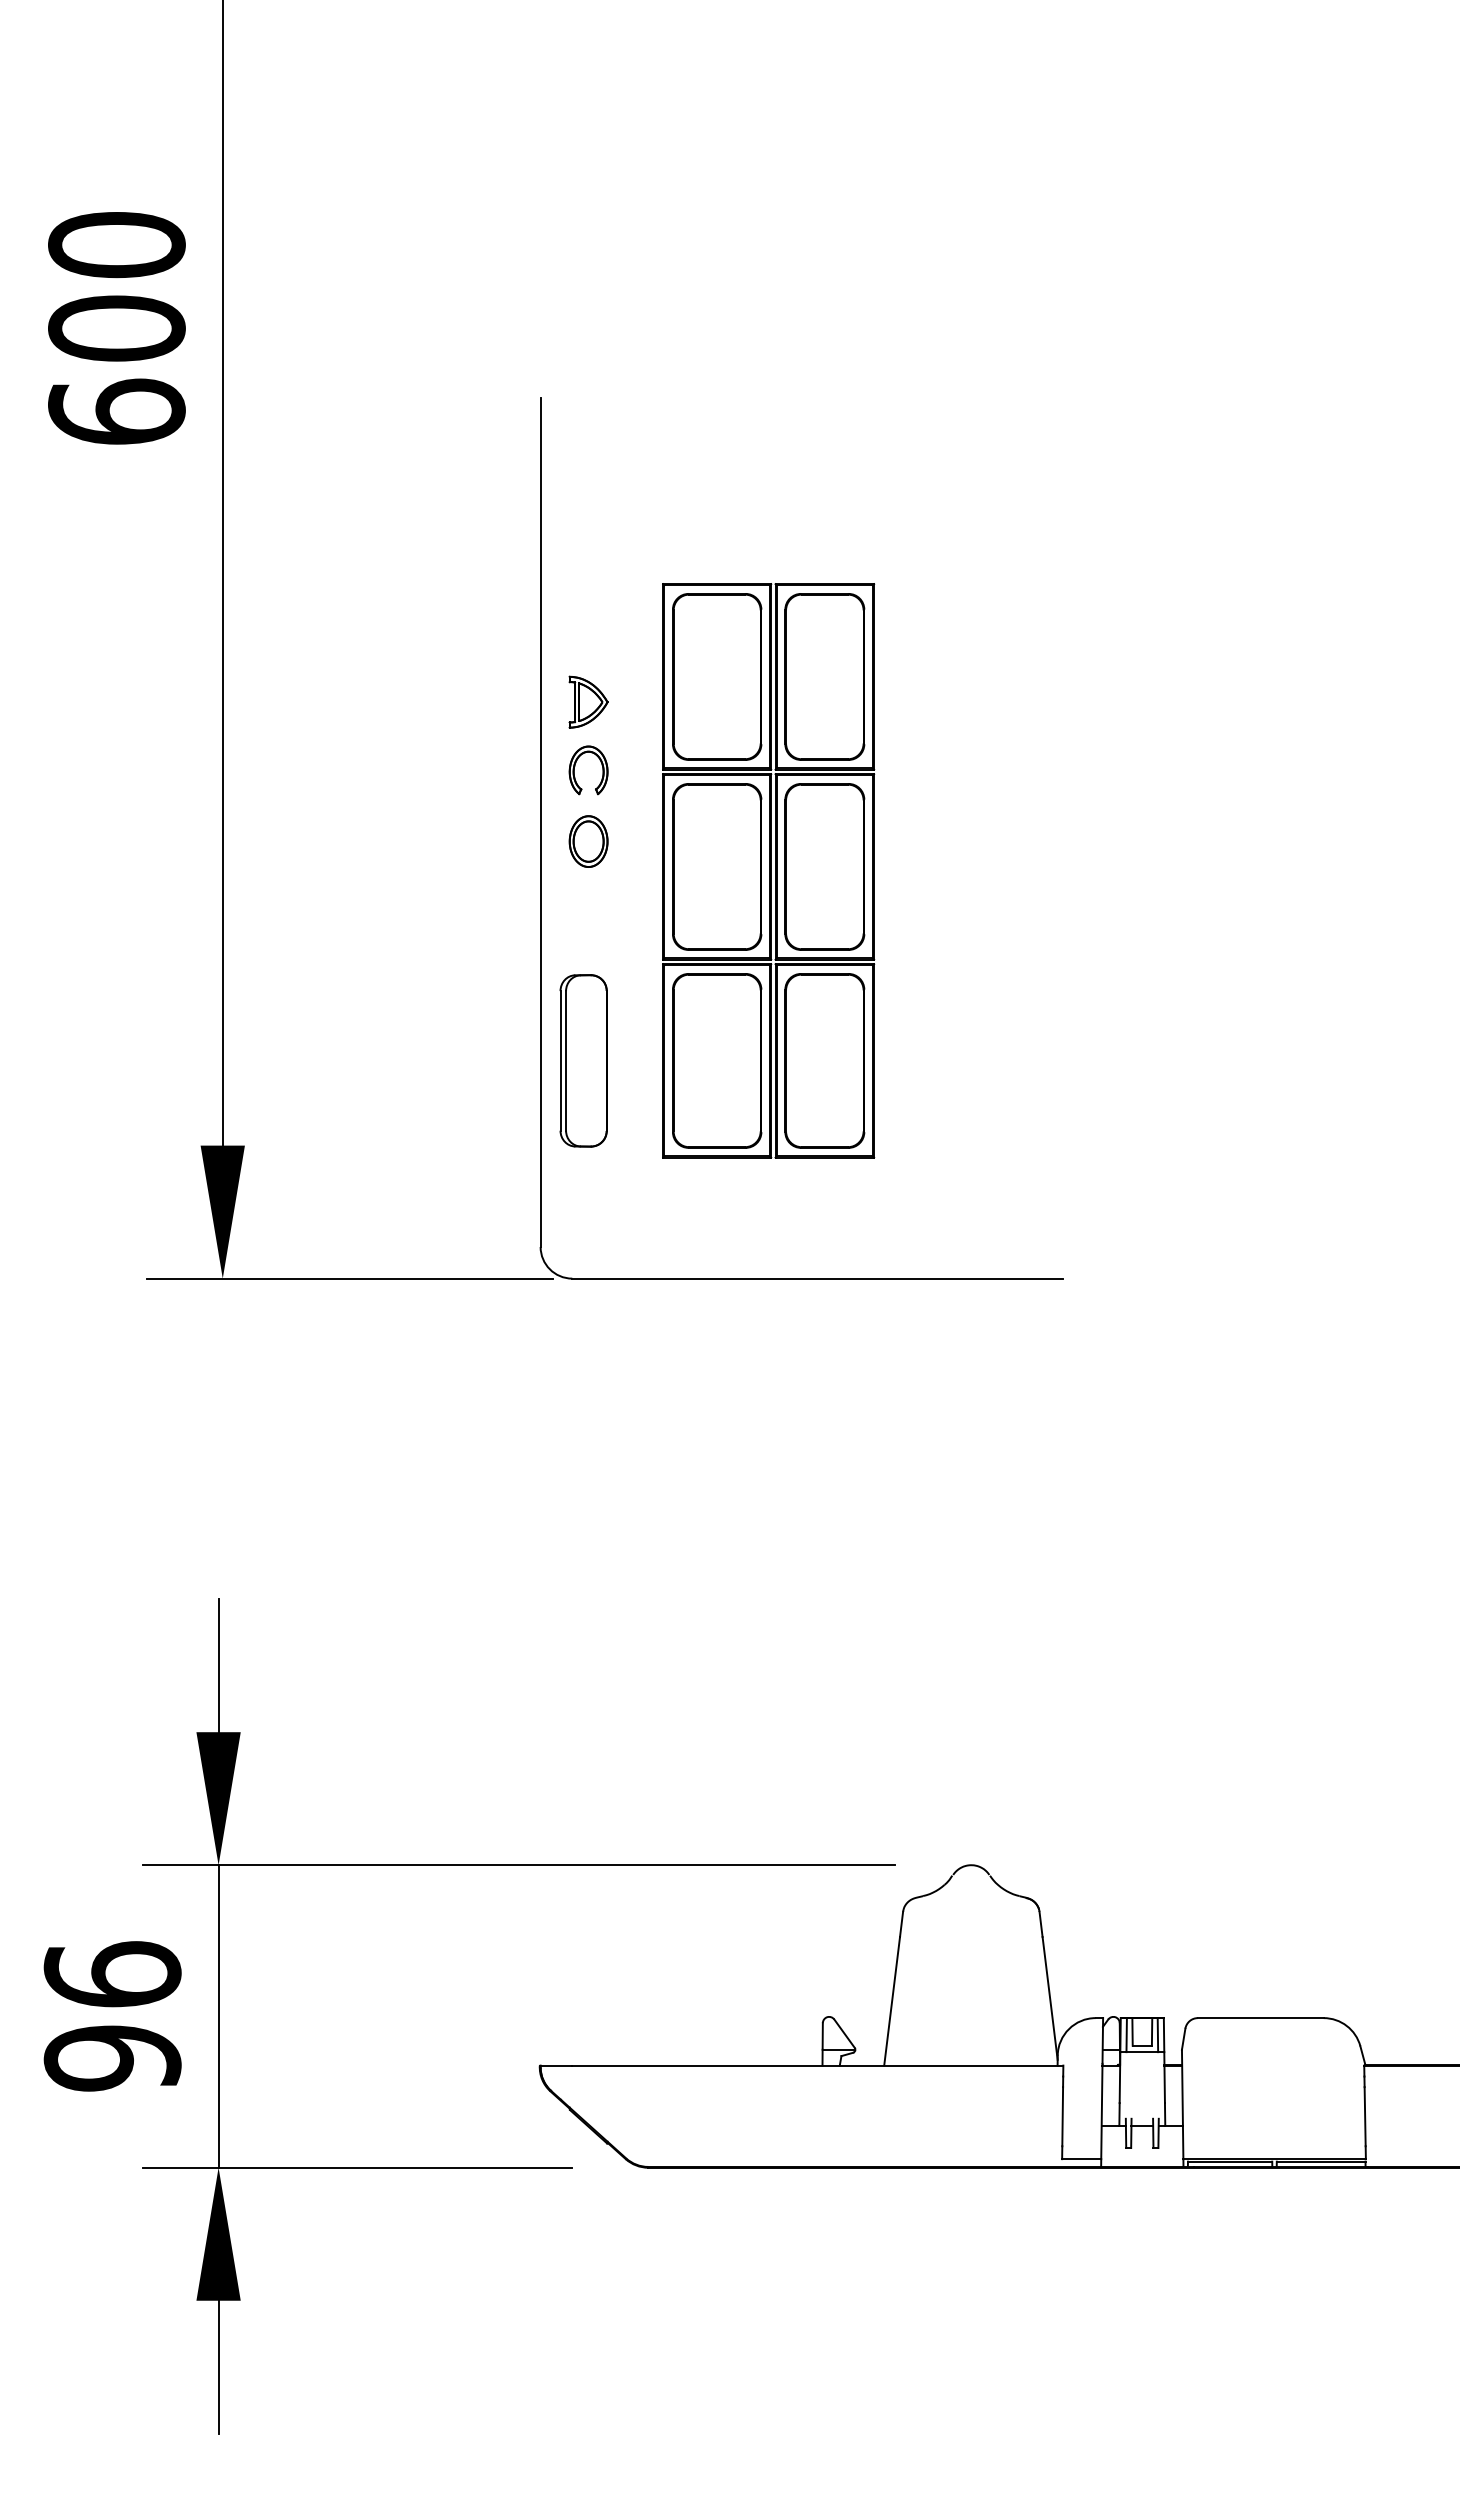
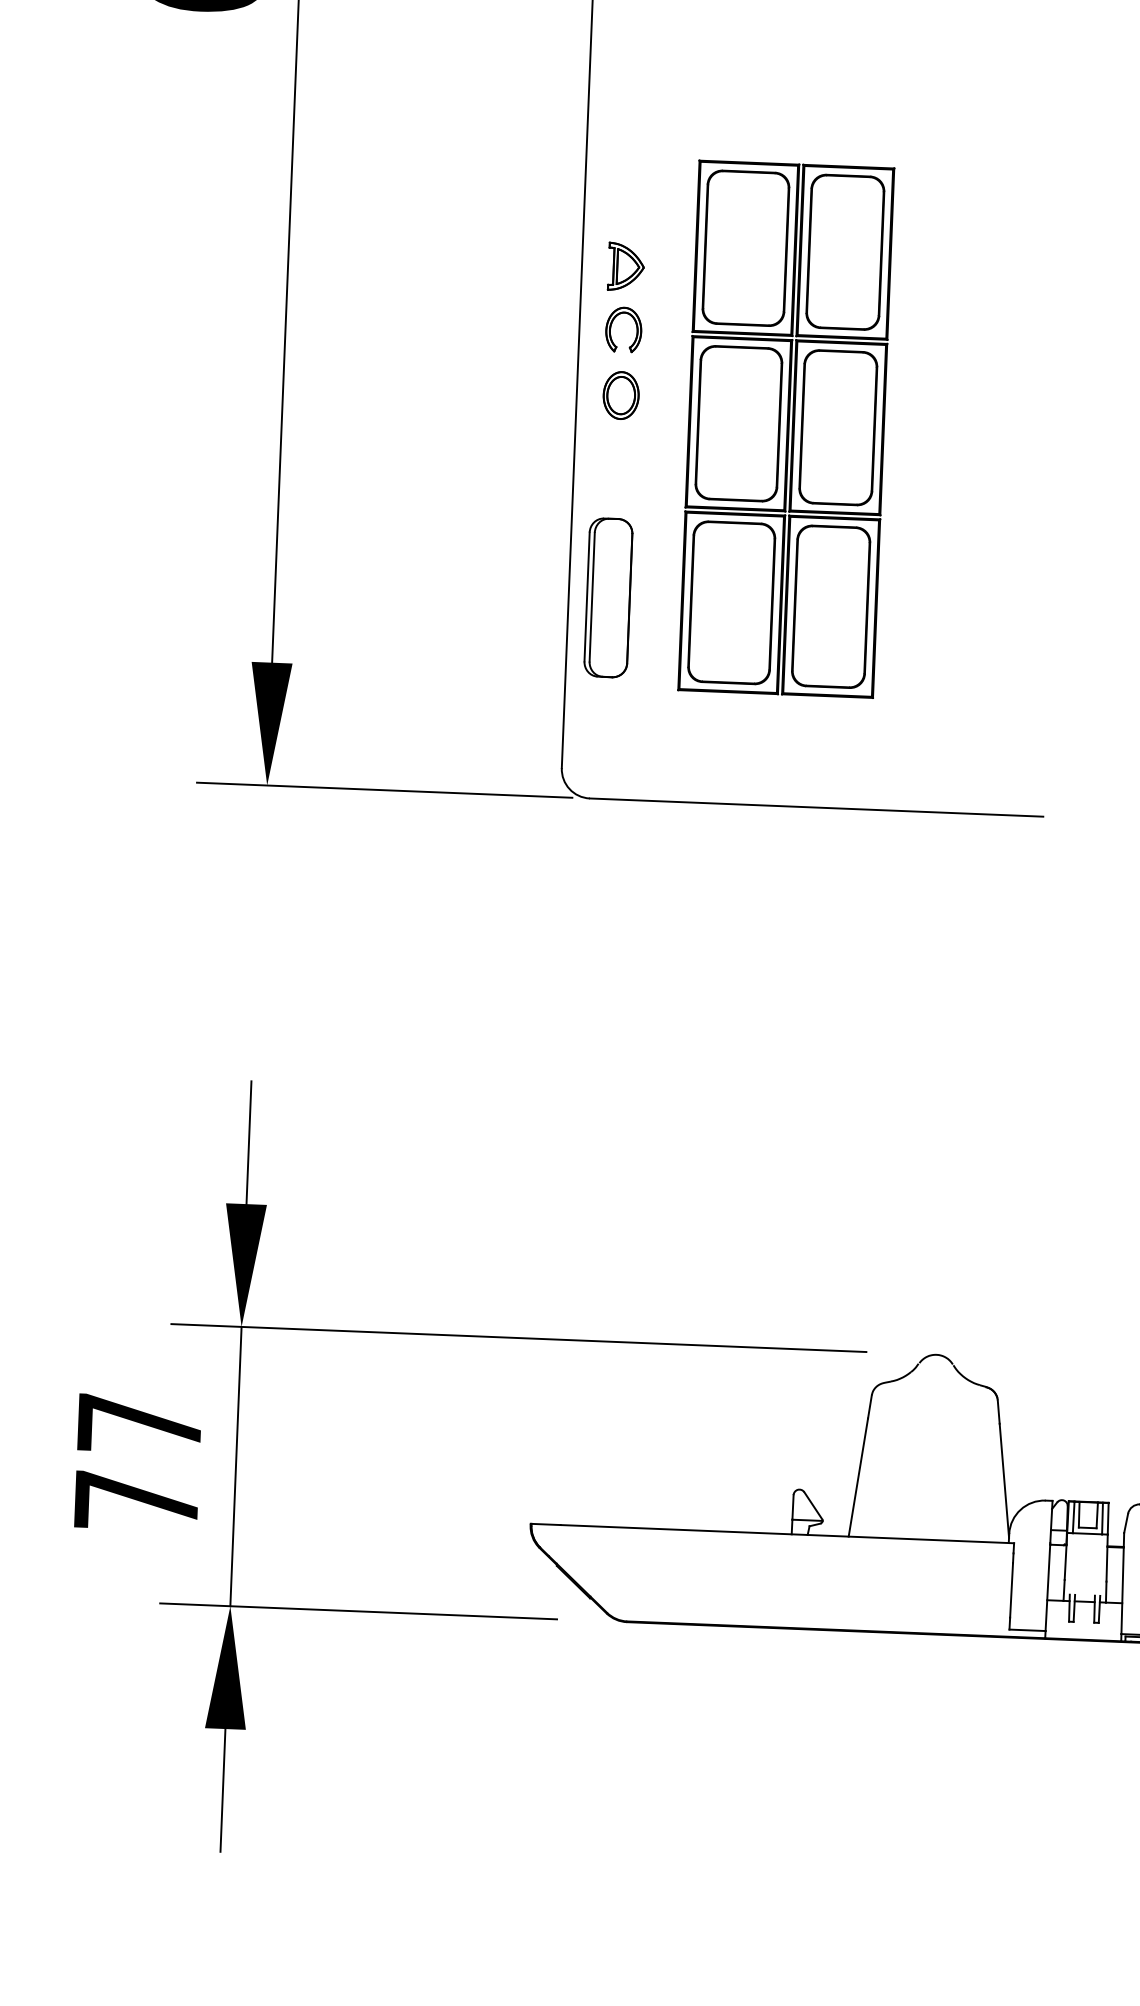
text: (112, 2016) -> (138, 1462), 96 -> 77

